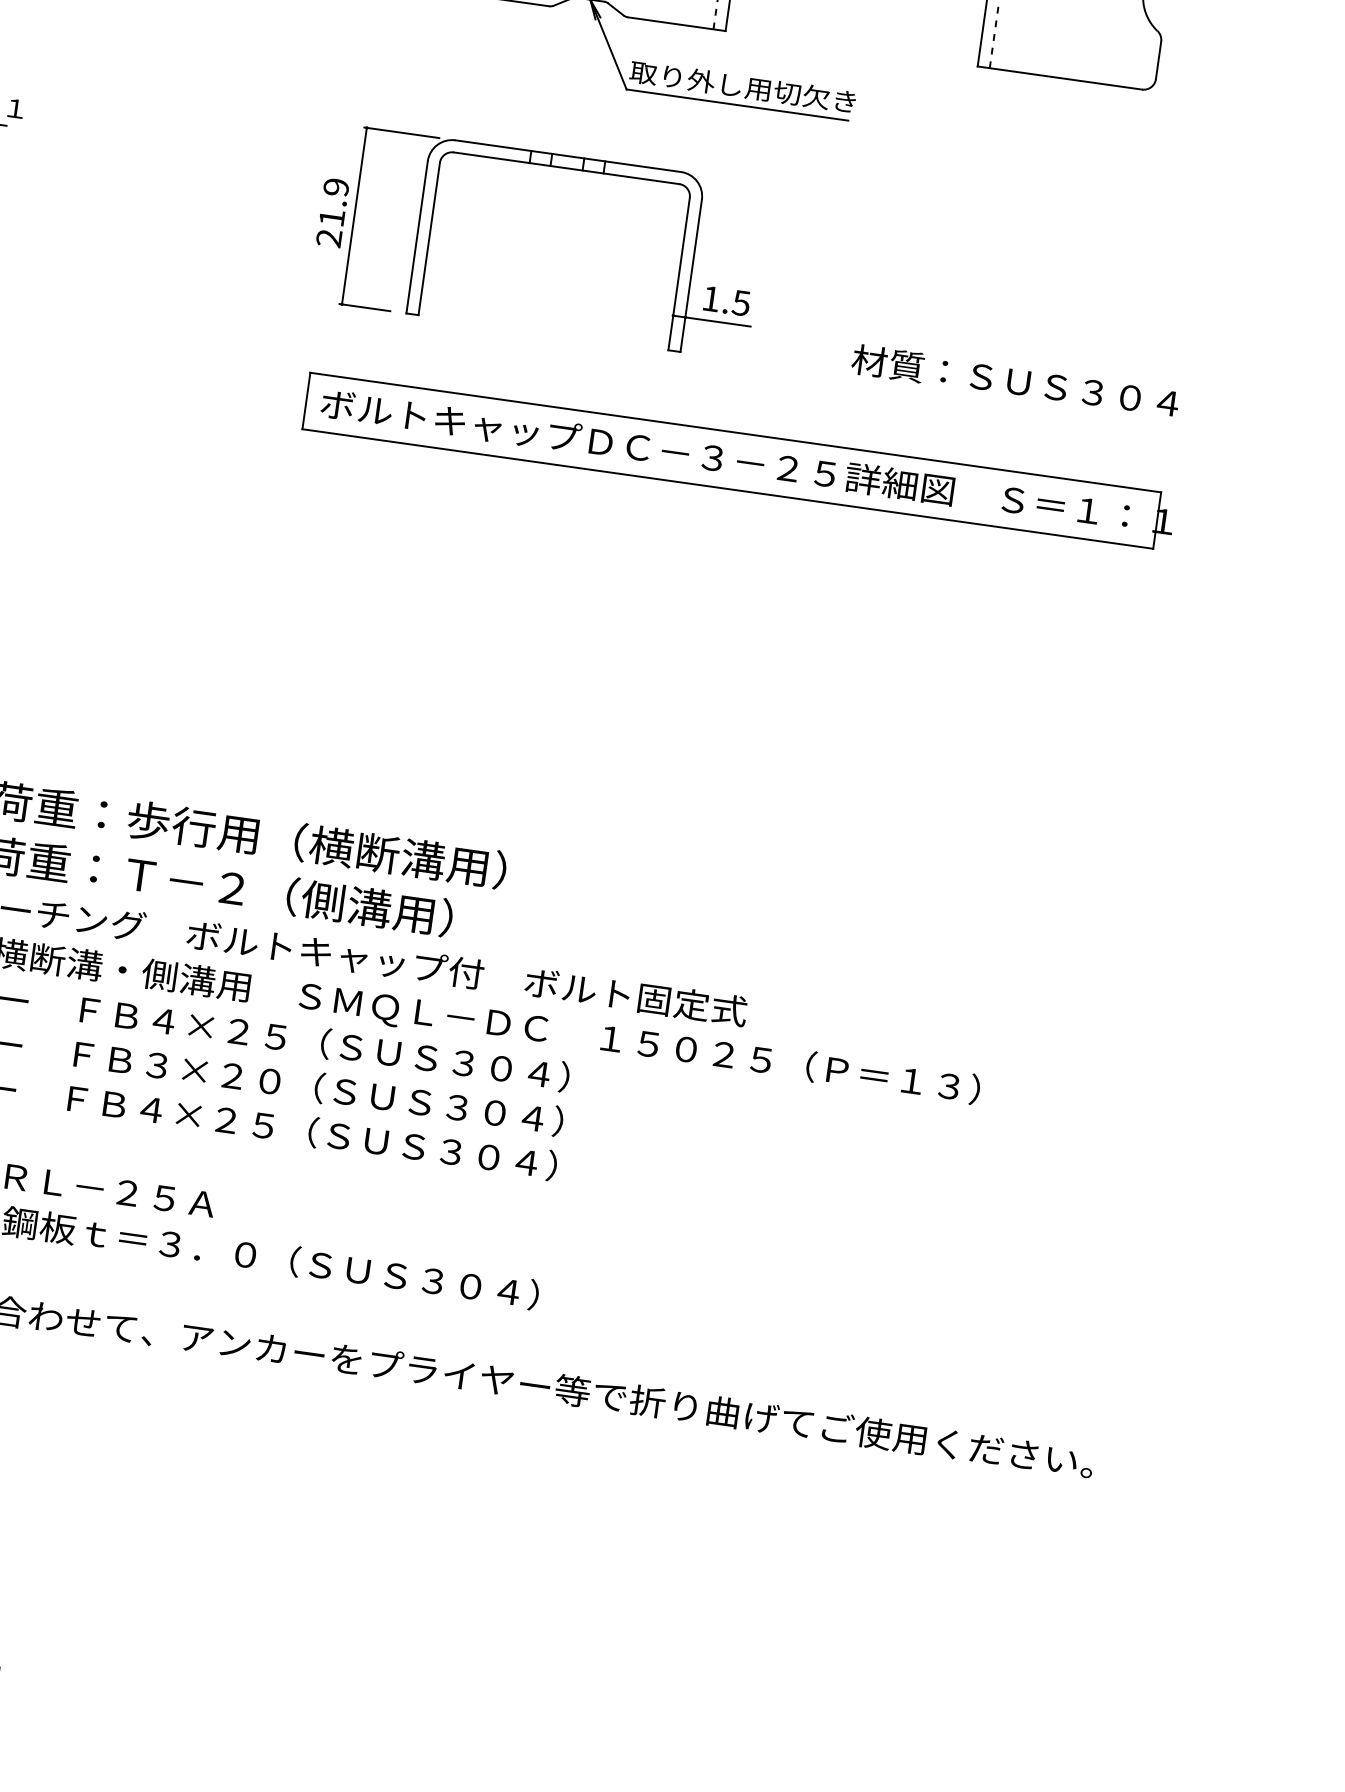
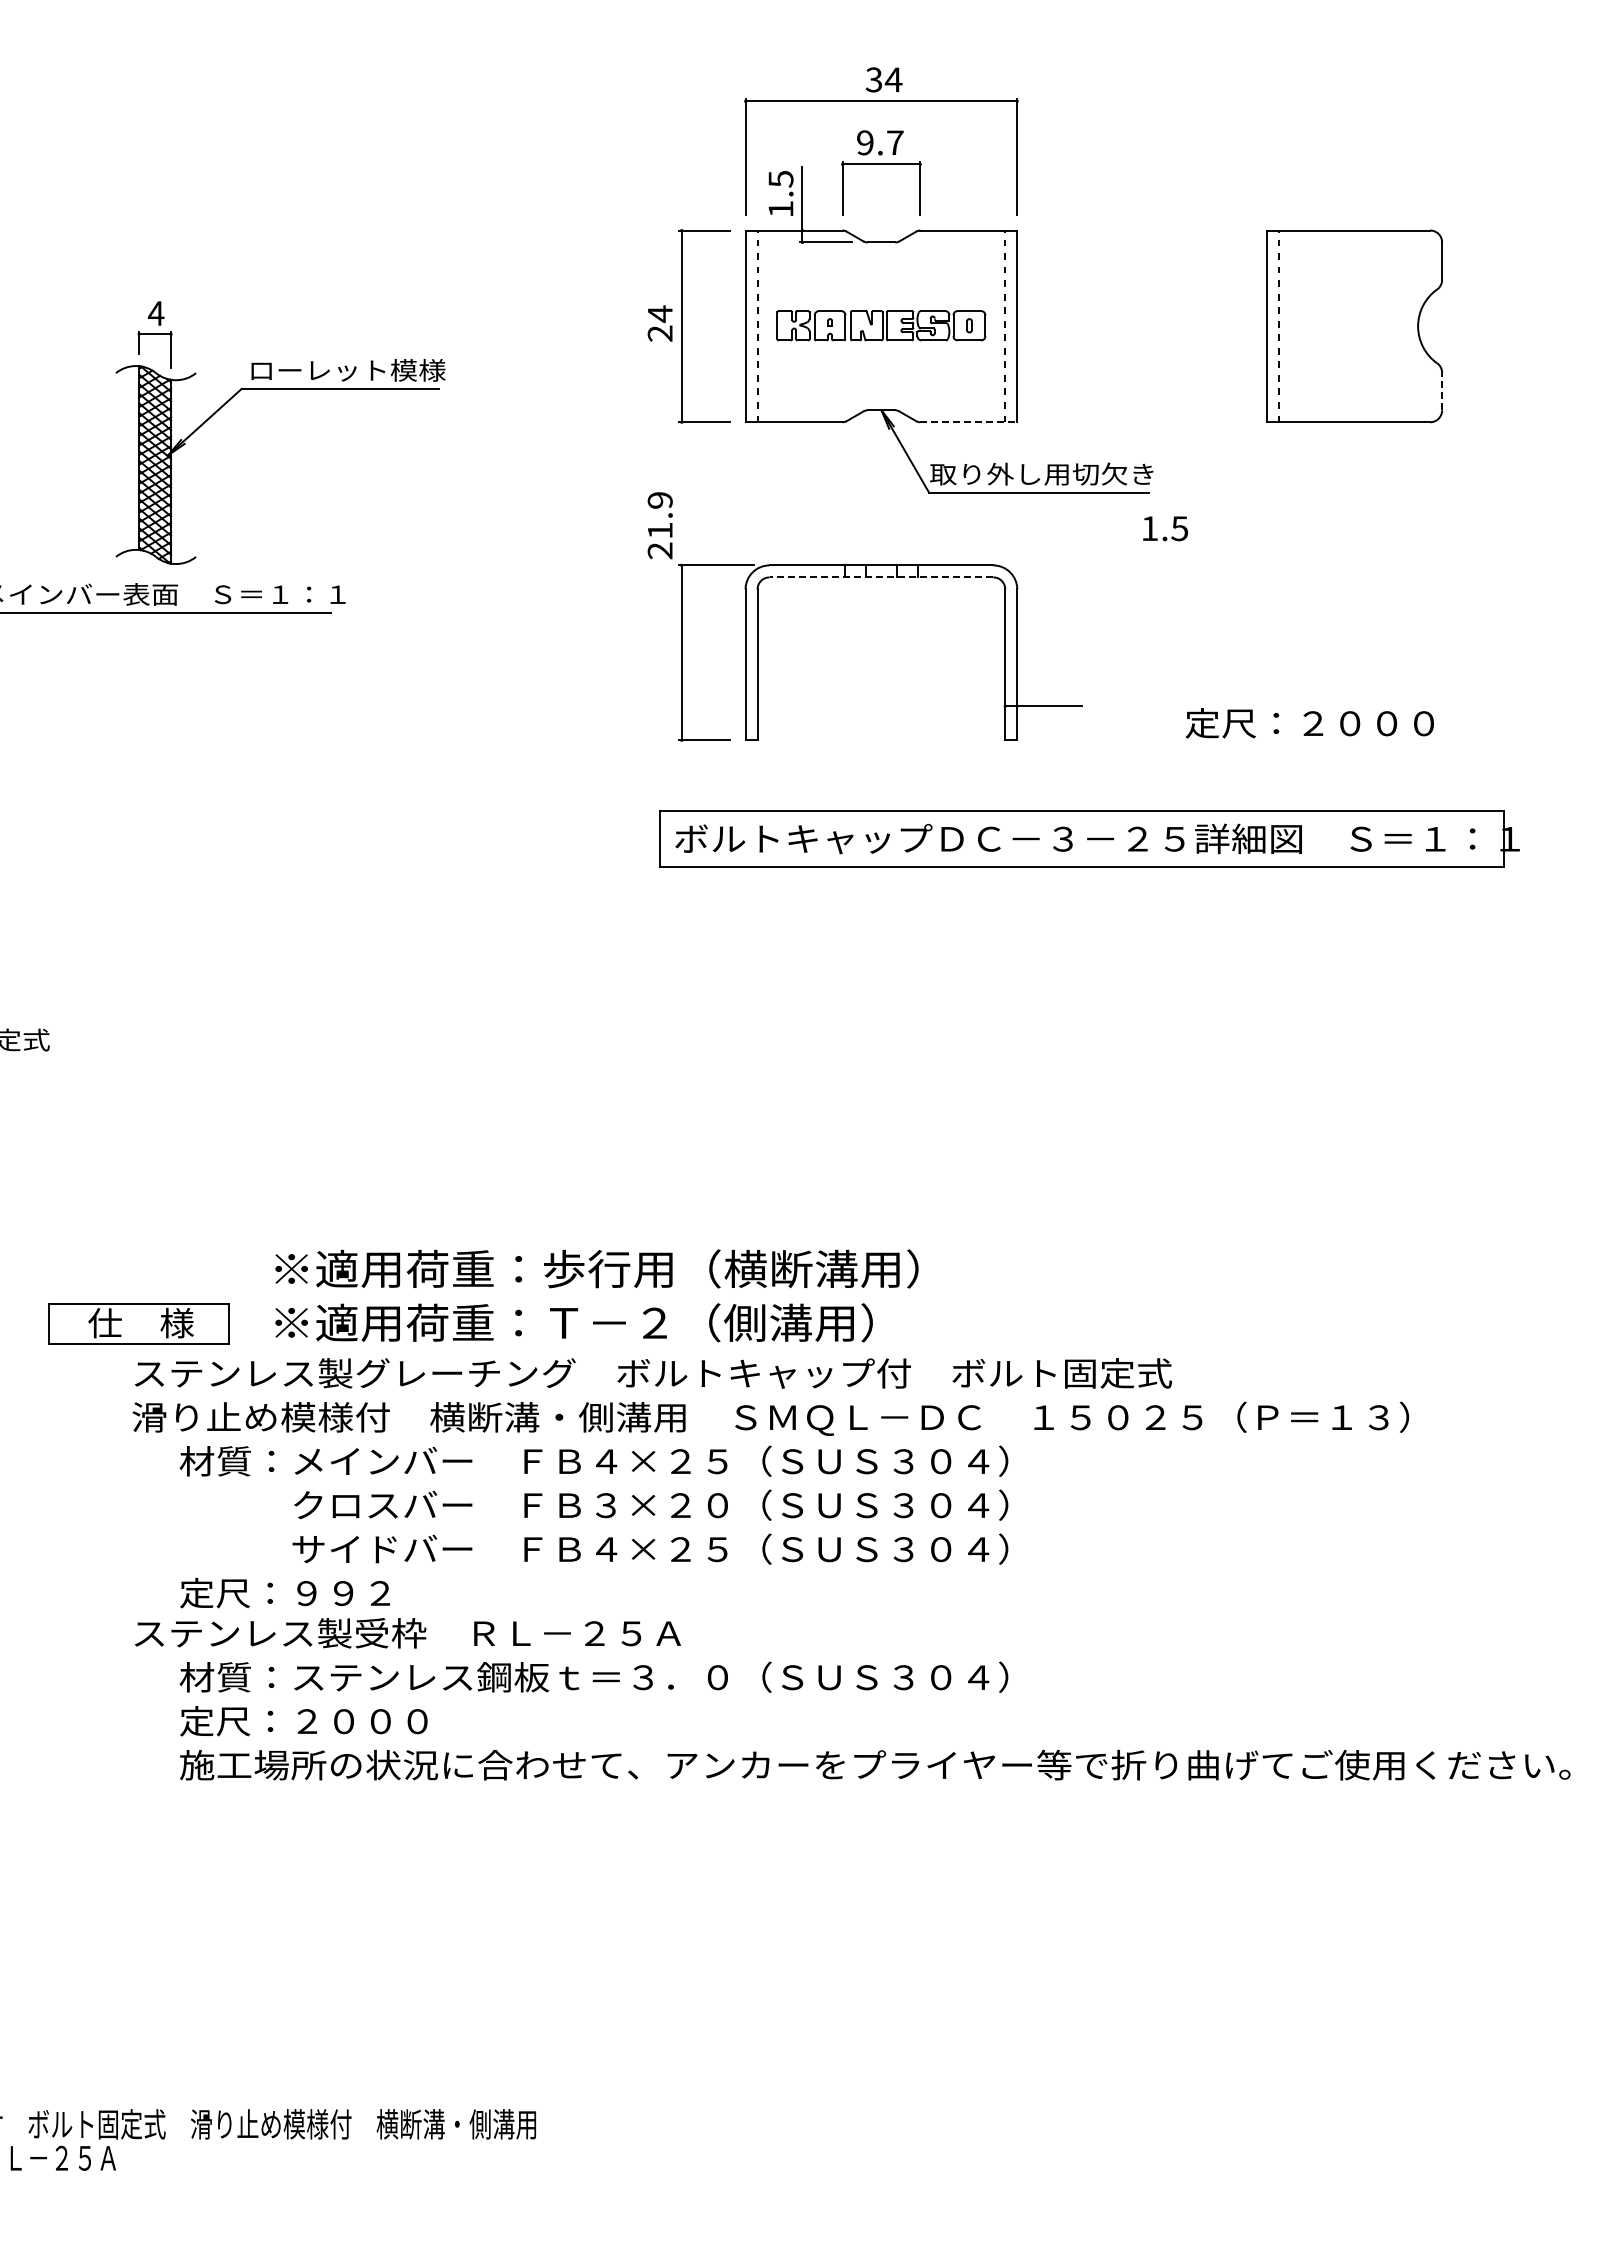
line: (677, 24) -> (969, 422), solid -> dashed
line: (1158, 60) -> (1442, 391), solid -> dashed
line: (566, 168) -> (881, 577), solid -> dashed
text: (332, 212) -> (659, 525), moved
text: (726, 300) -> (1165, 528), moved
text: (1015, 381) -> (1346, 723), 材質：ＳＵＳ３０４ -> 定尺：２０００

